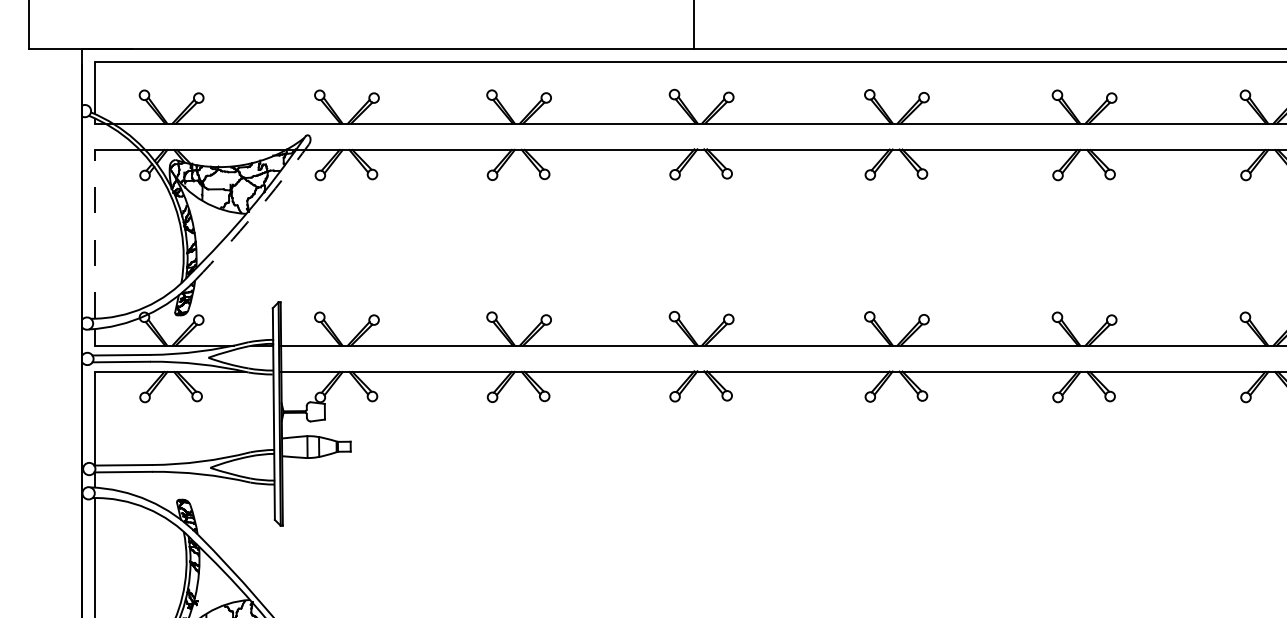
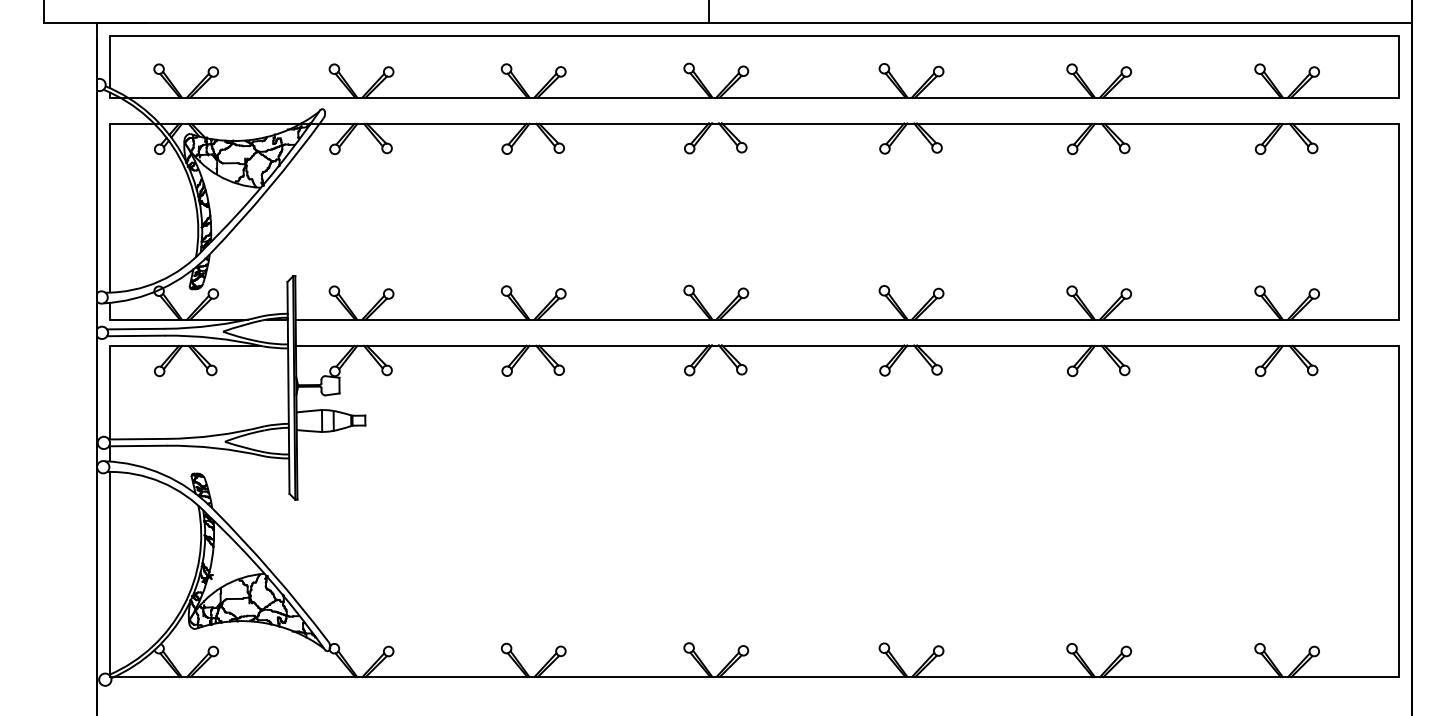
arc: (254, 214) -> (269, 188), dashed -> solid
line: (94, 233) -> (109, 207), dashed -> solid

